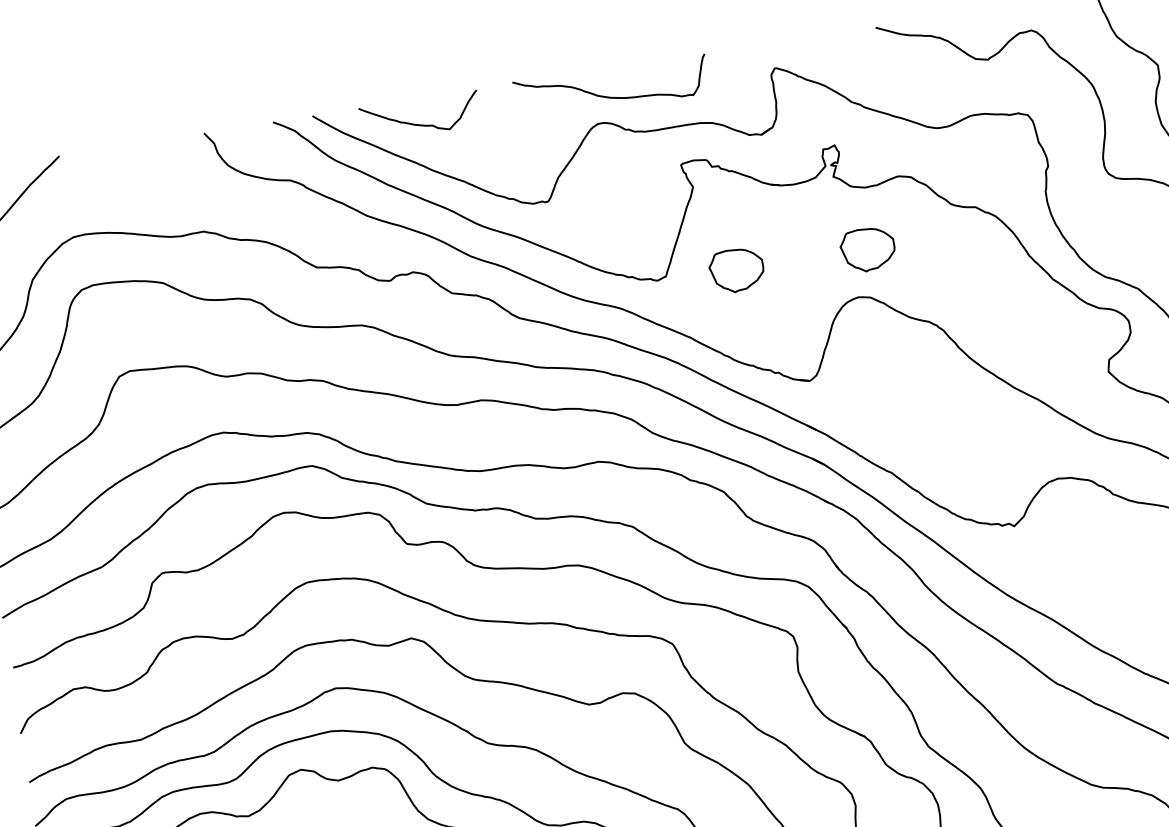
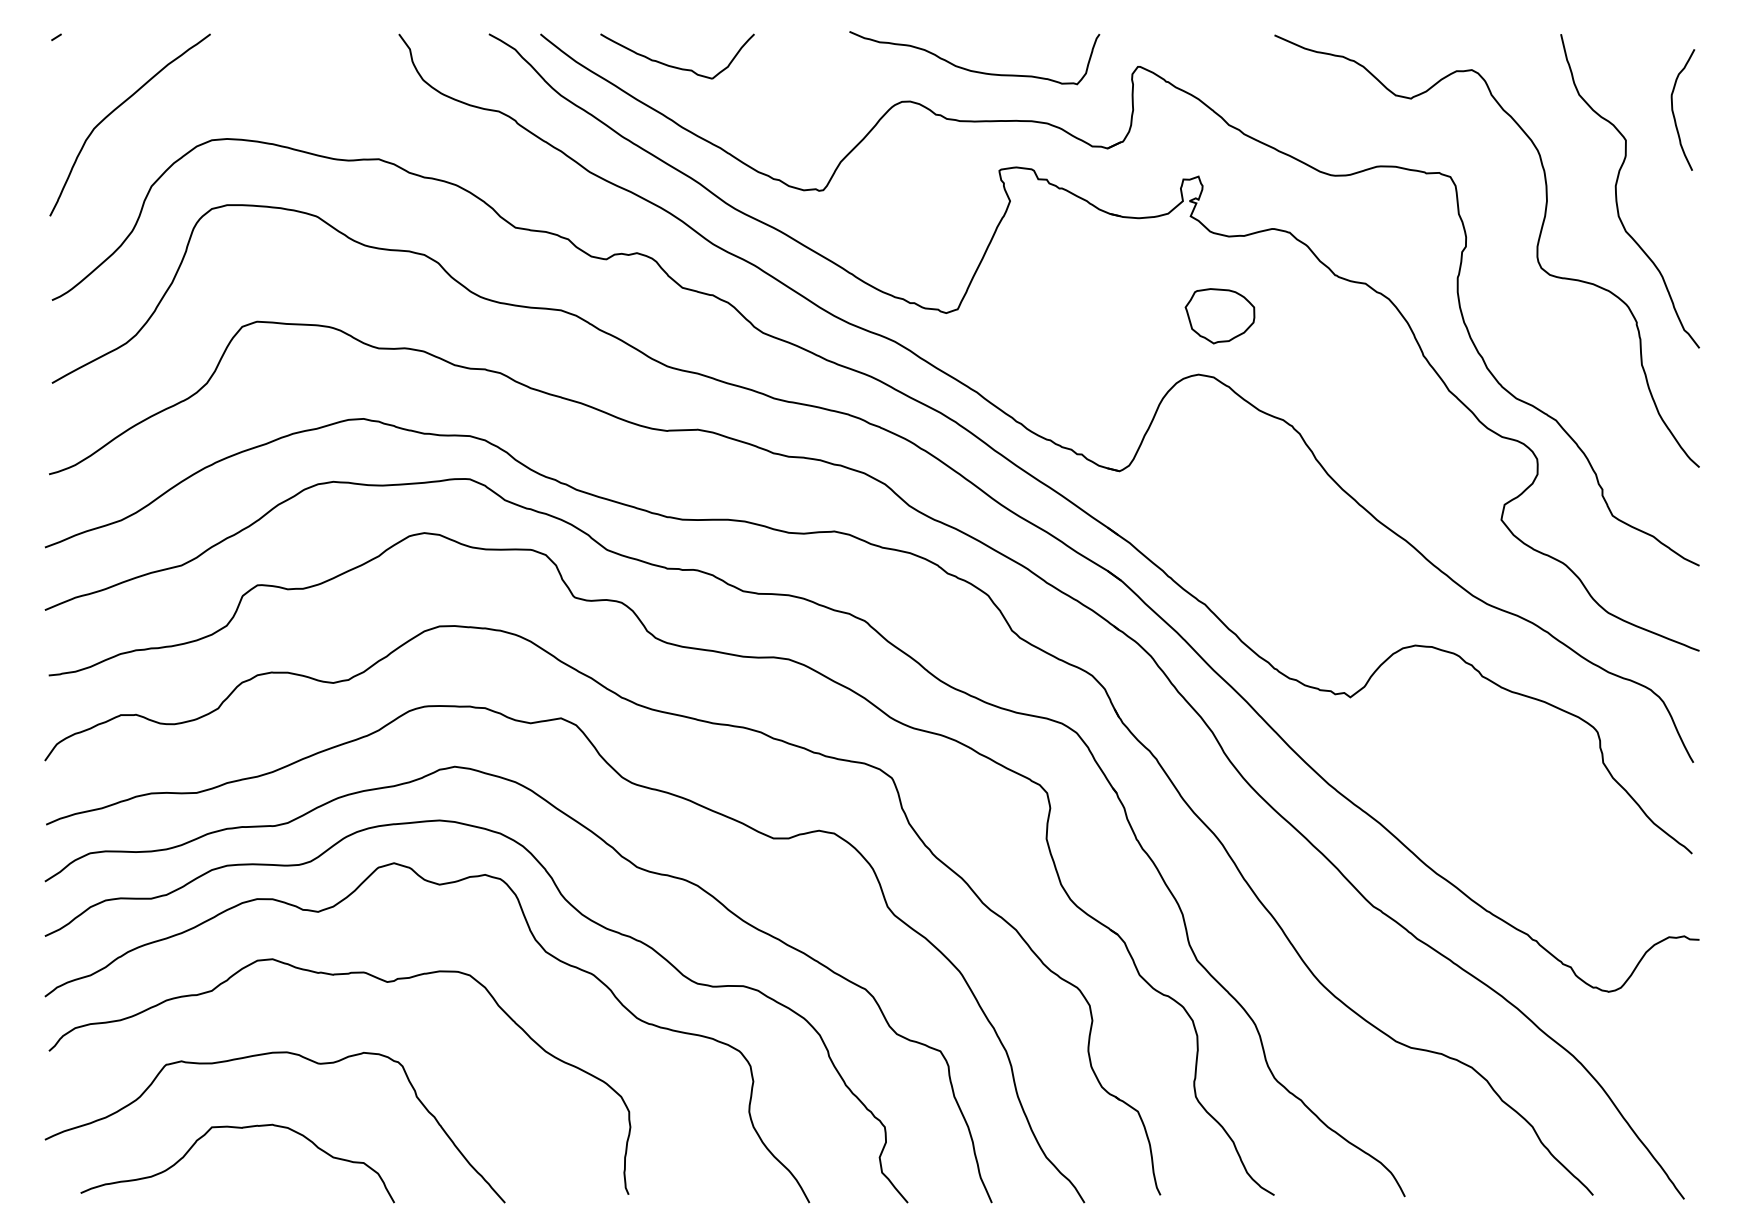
curve: (609, 96) -> (970, 69), moved
part: (736, 270) -> (1048, 316), removed

